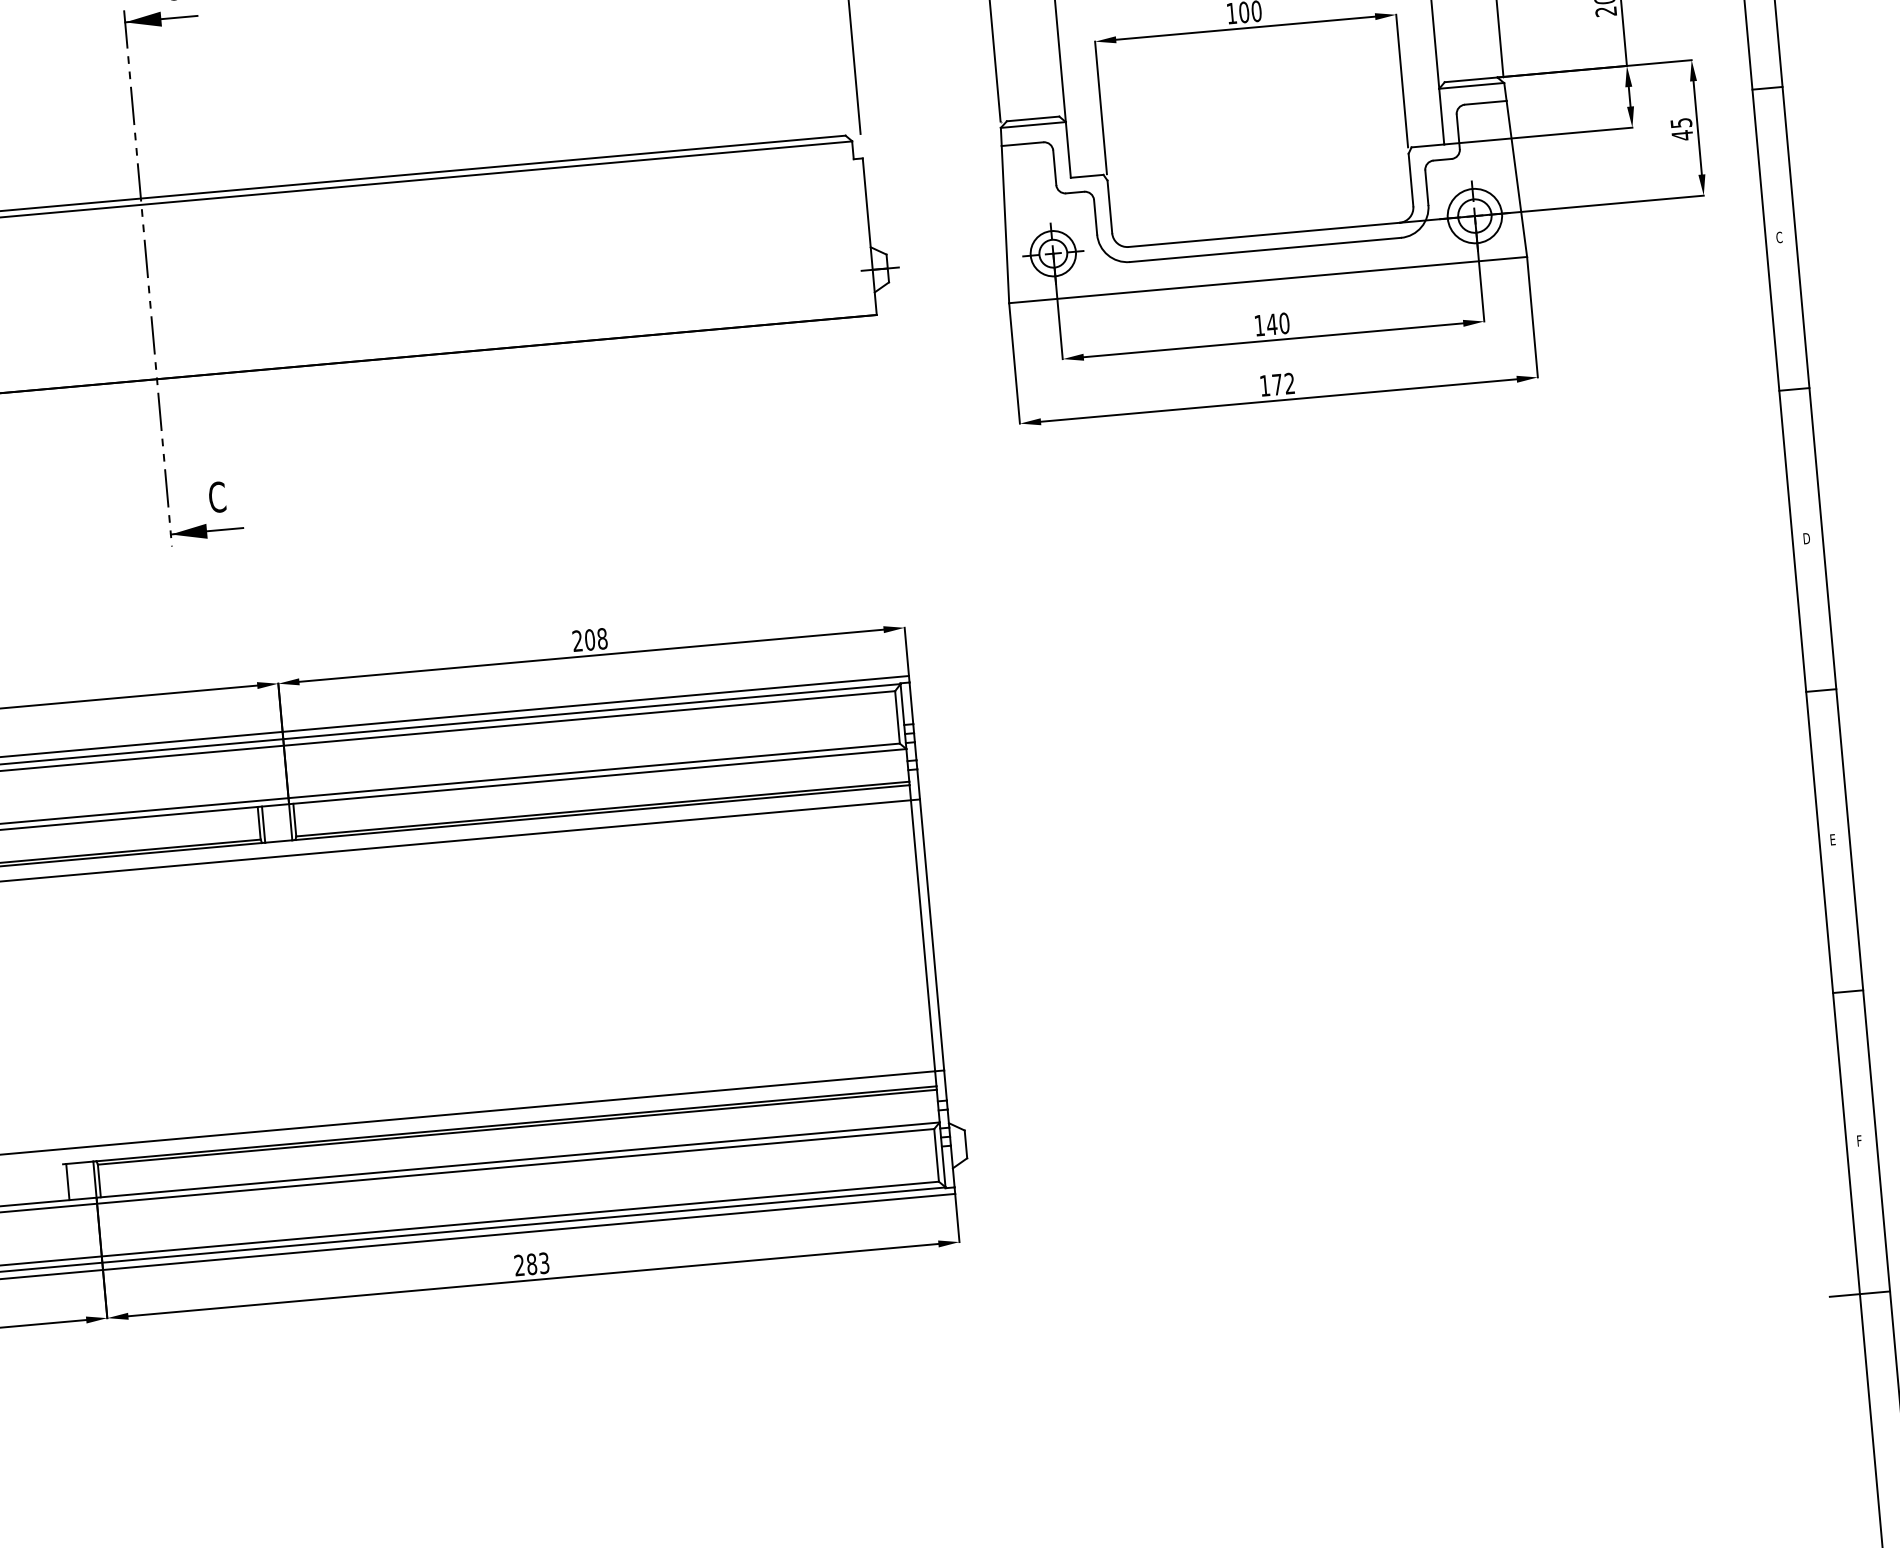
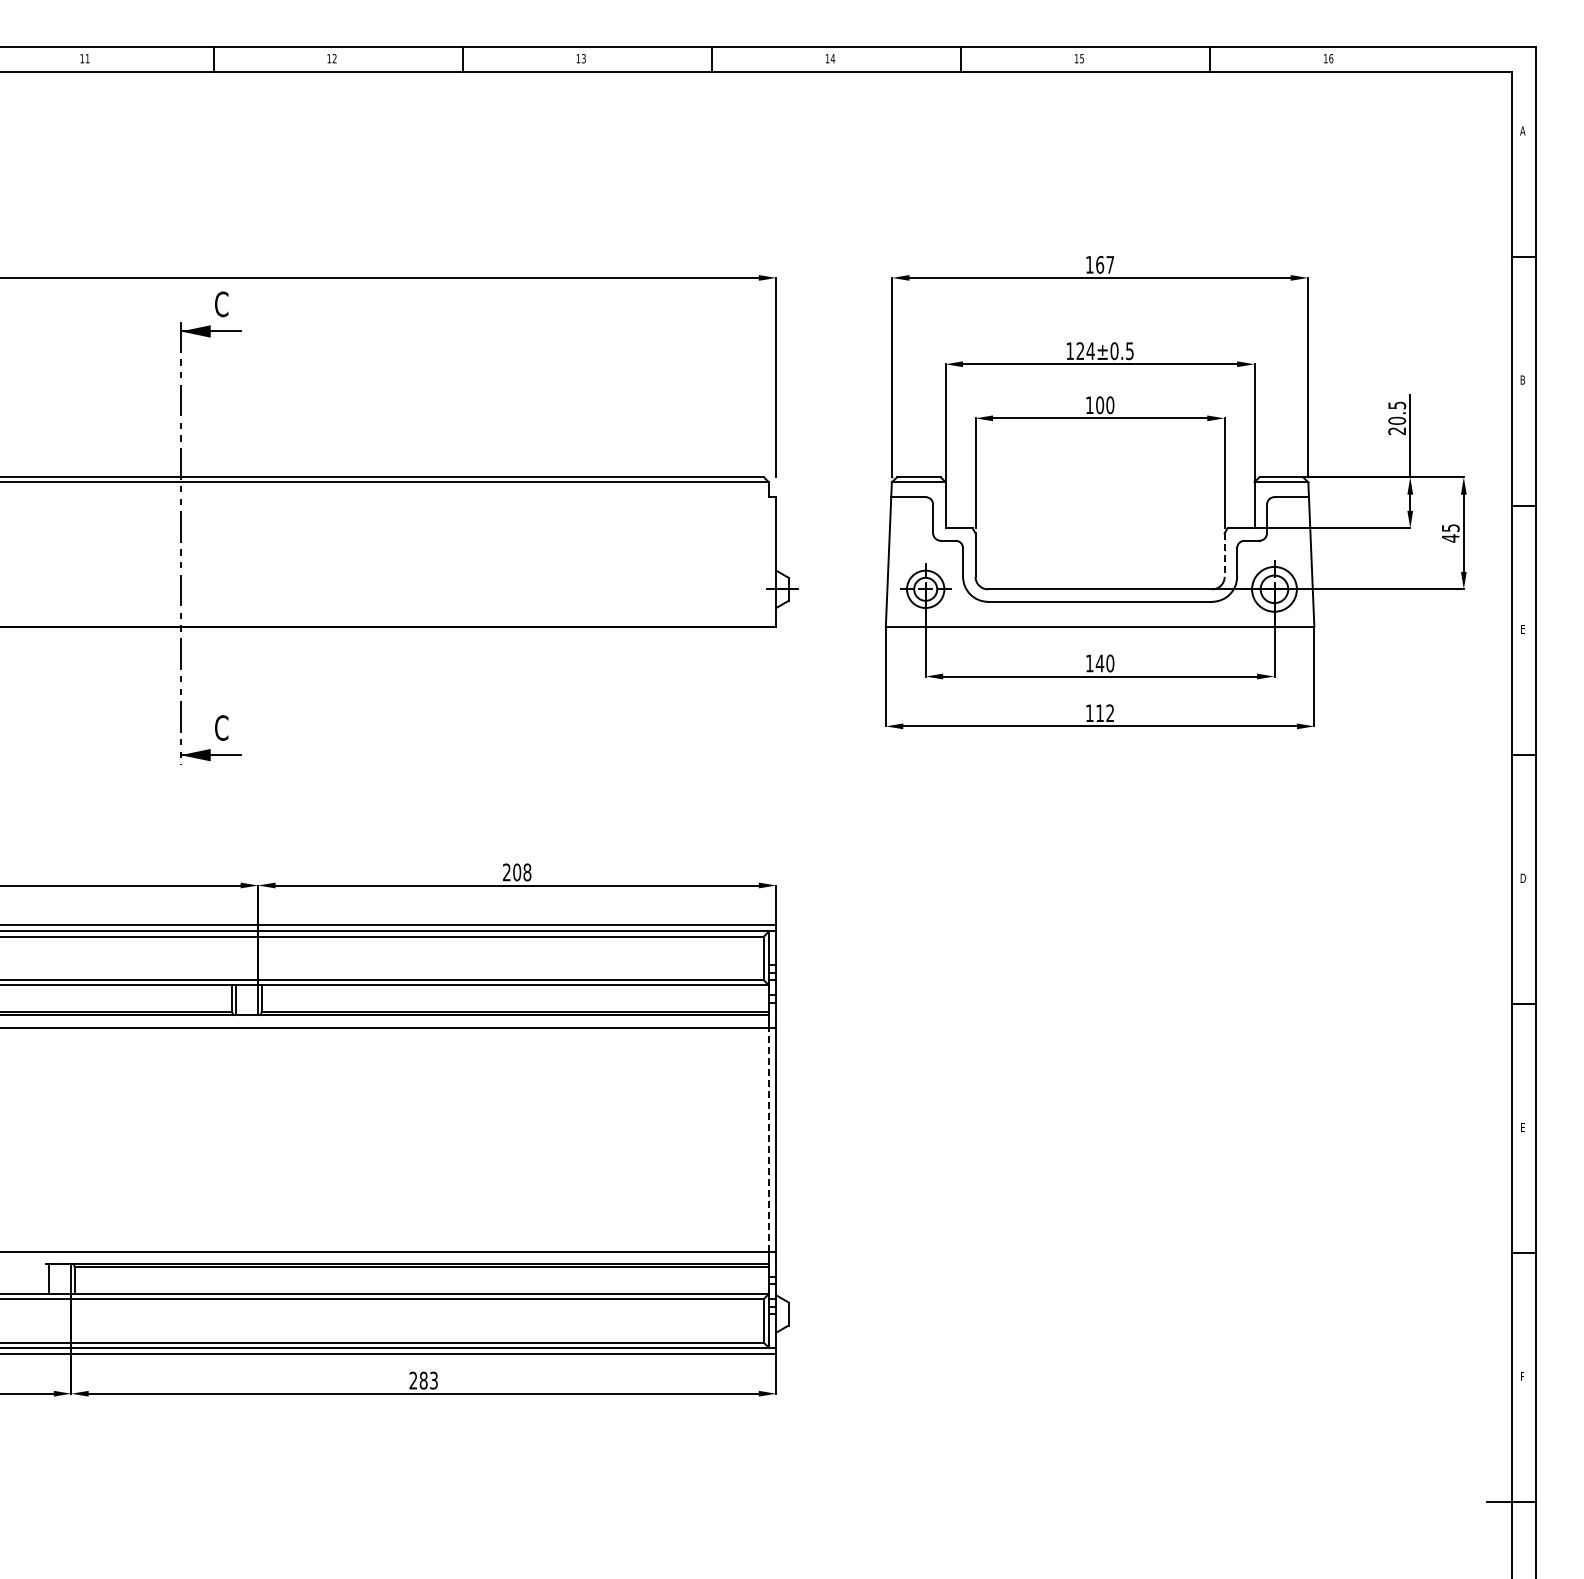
line: (1410, 180) -> (1224, 555), solid -> dashed
text: (1778, 236) -> (1522, 628), C -> E
text: (1276, 383) -> (1099, 712), 172 -> 112
line: (922, 935) -> (768, 1139), solid -> dashed

